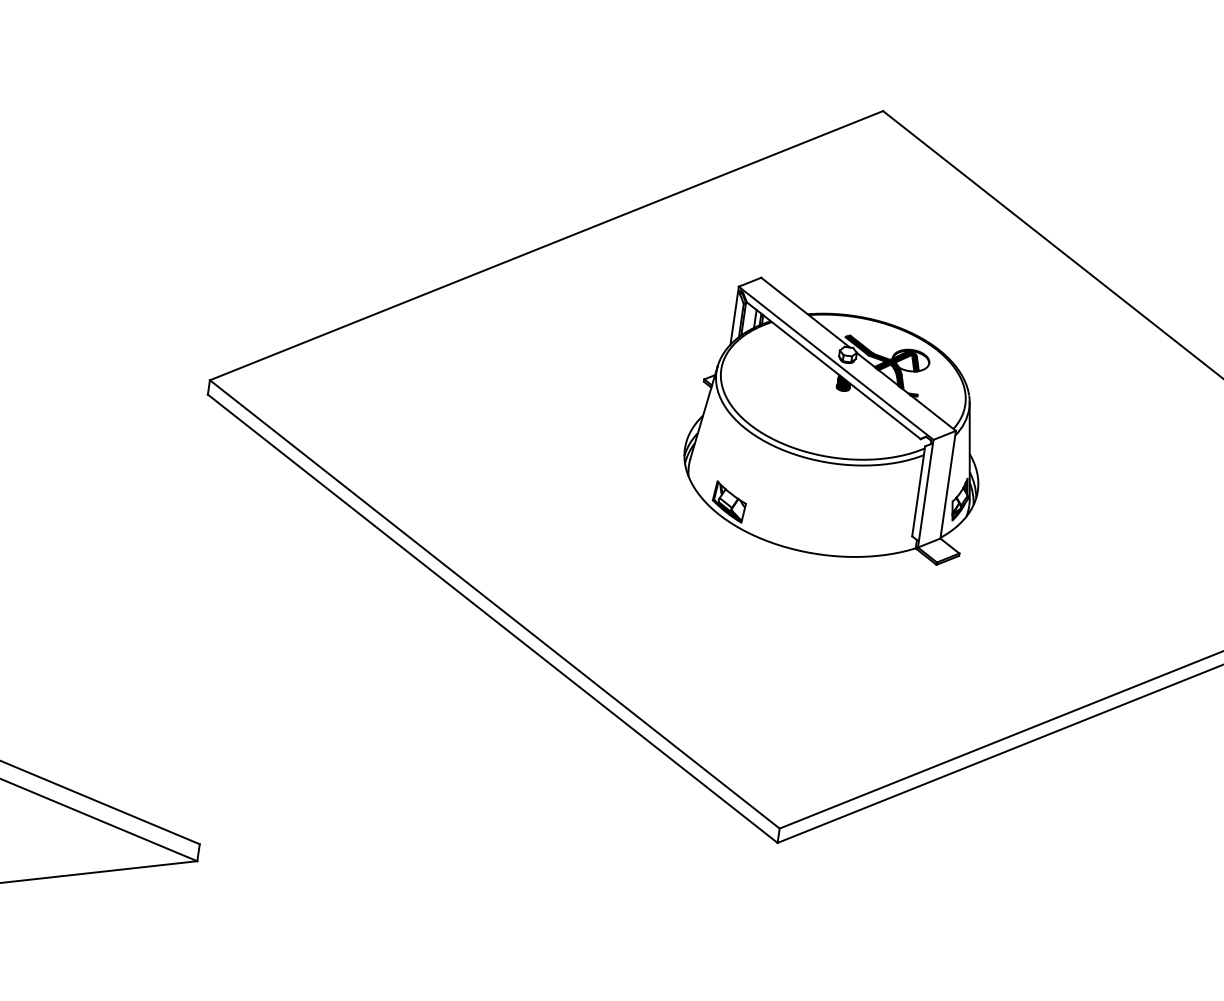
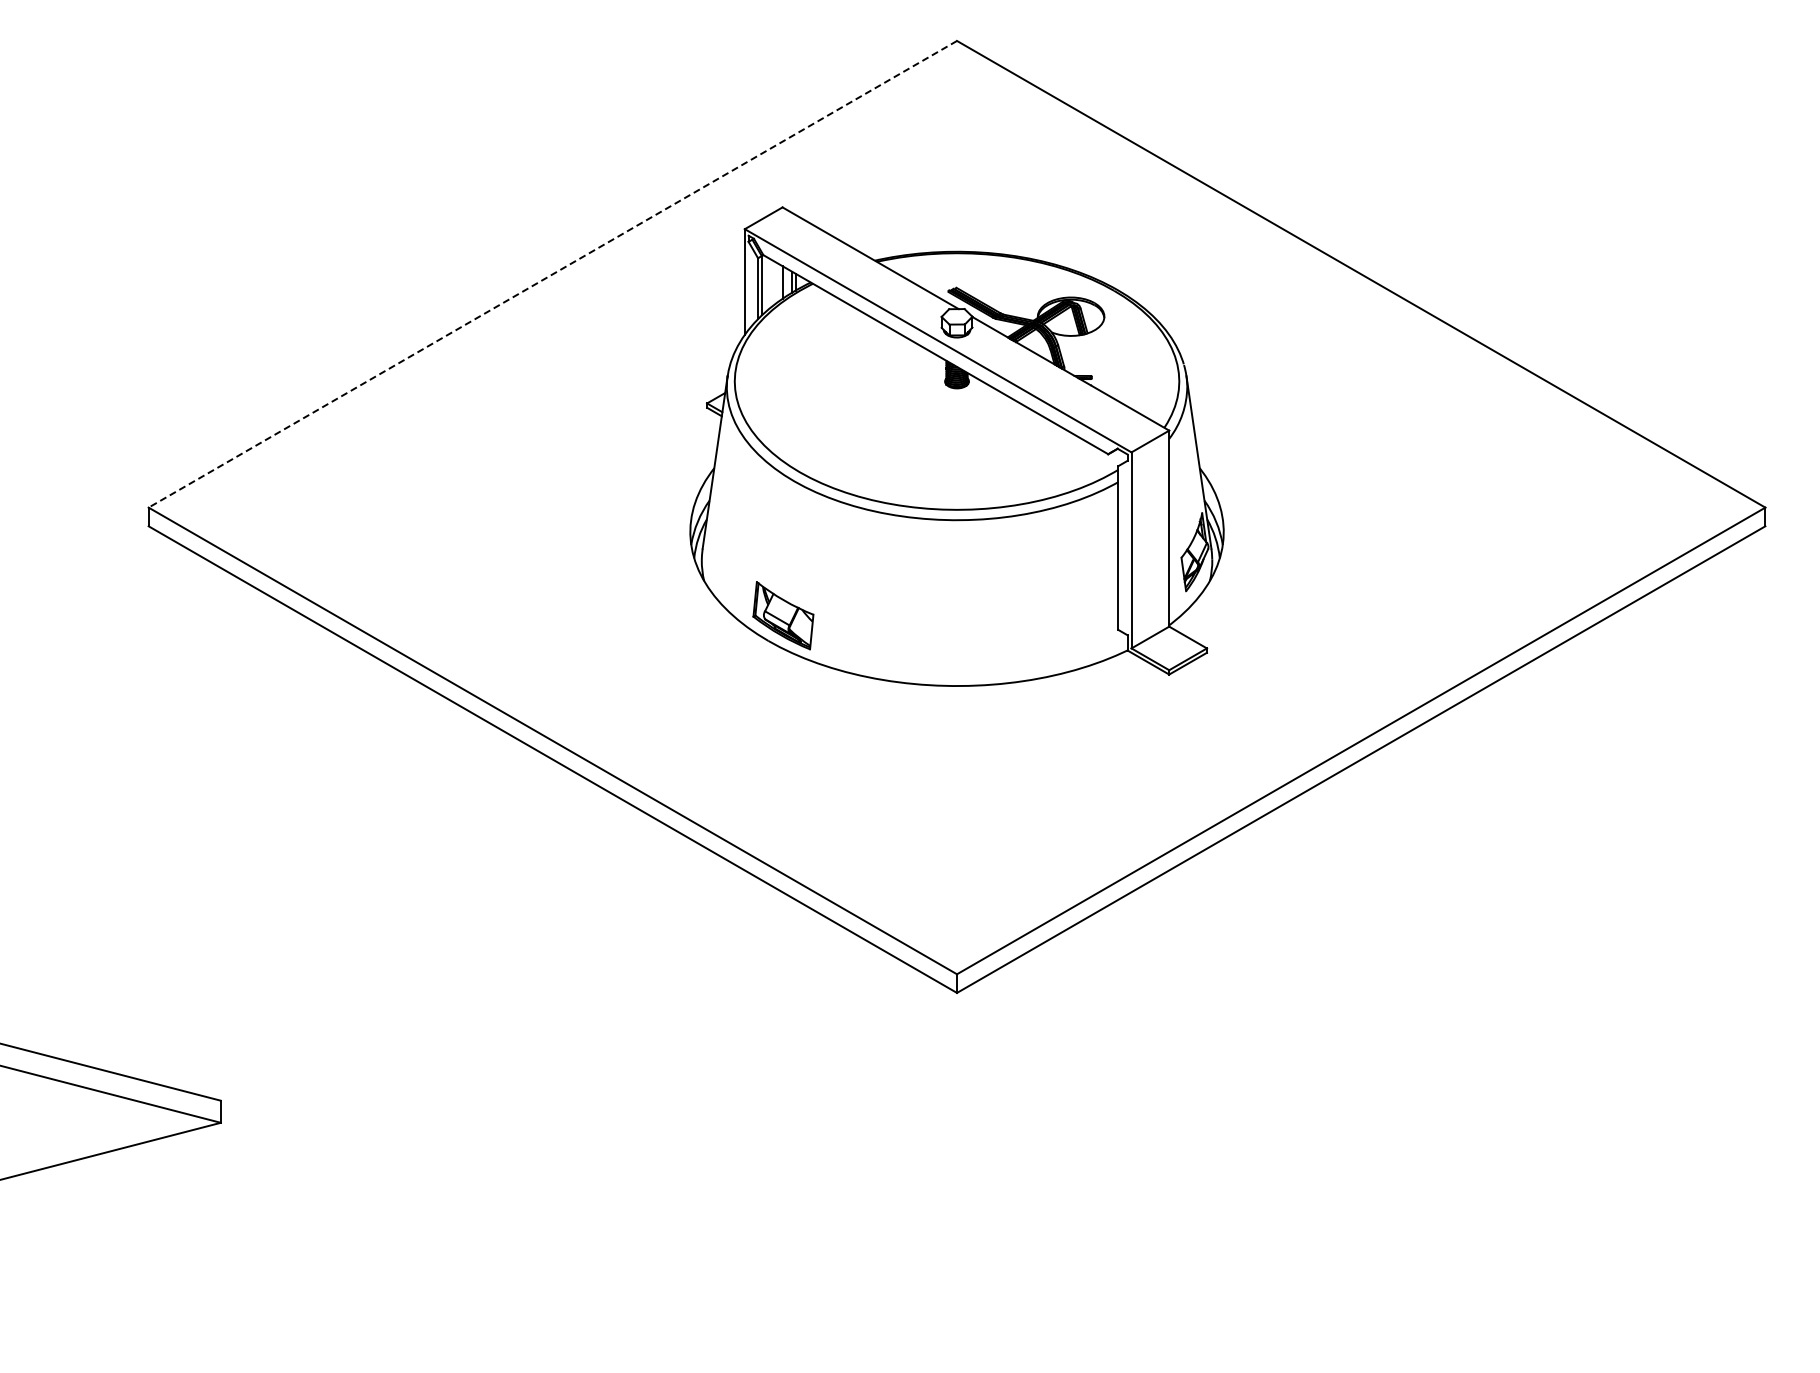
line: (546, 245) -> (552, 274), solid -> dashed
part: (837, 422) -> (956, 446), size x1.4

